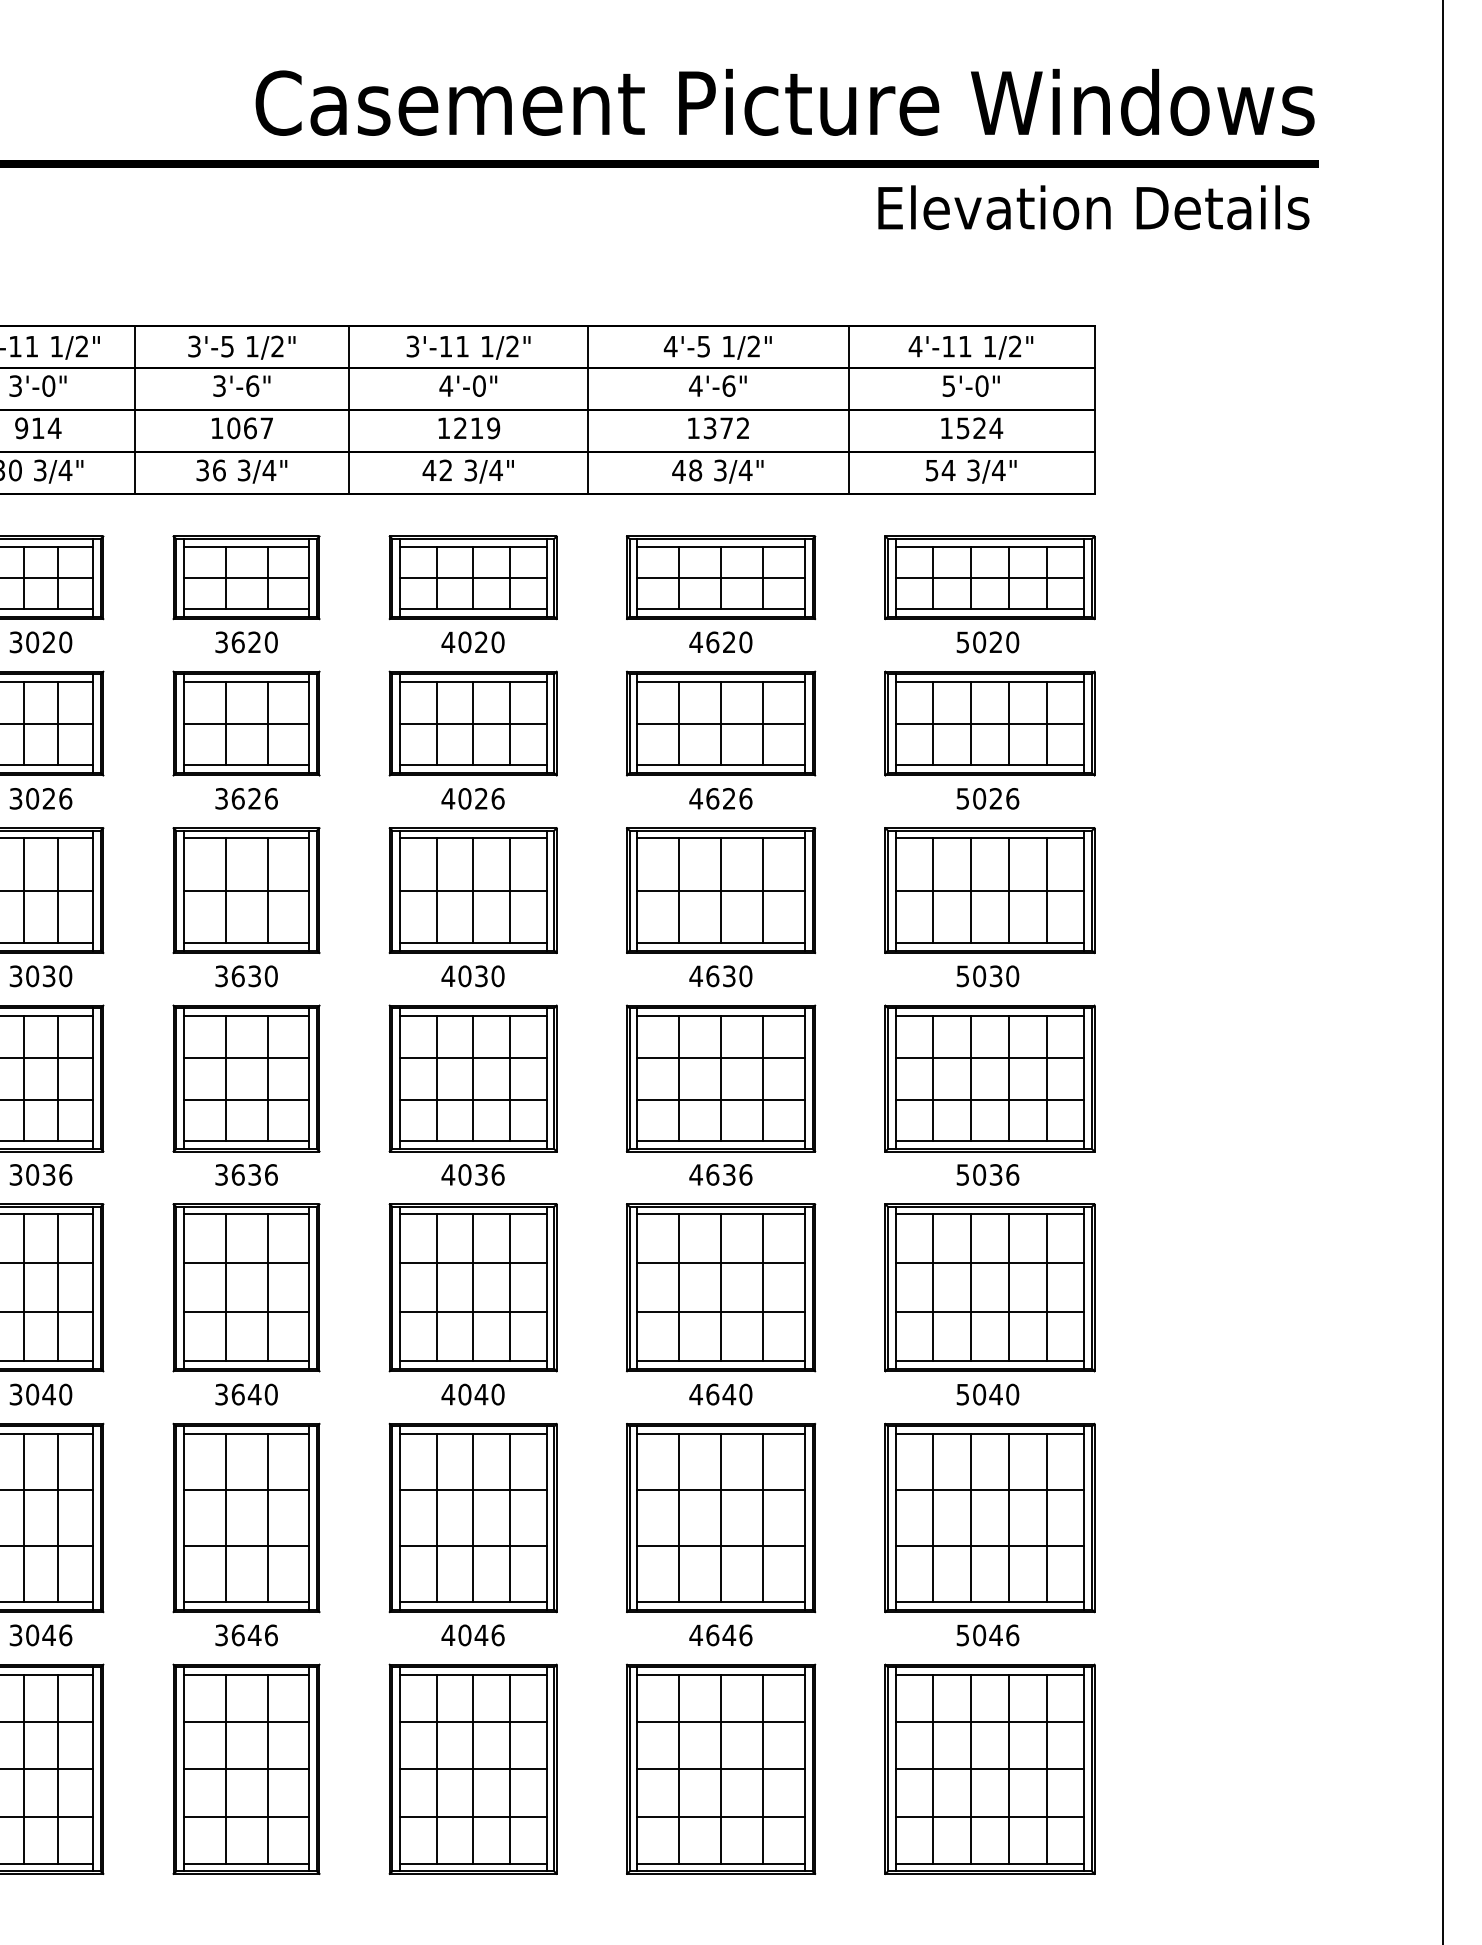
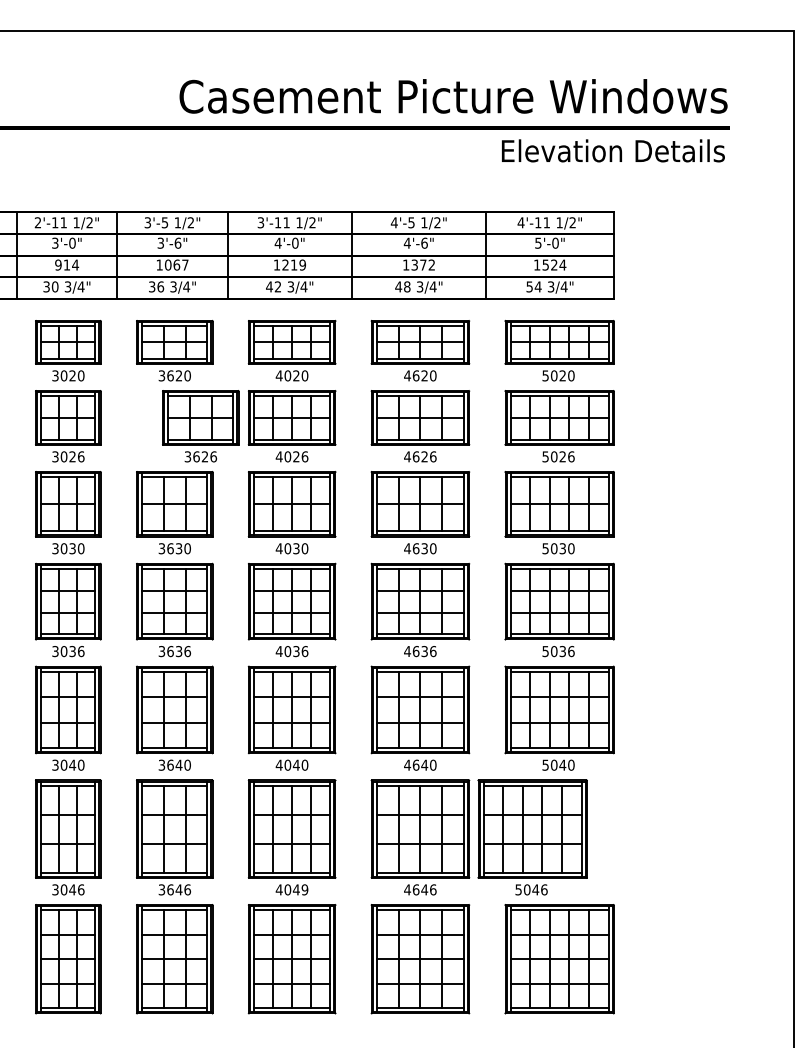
part: (245, 740) -> (200, 426), moved
part: (989, 1534) -> (532, 837), moved
text: (497, 1634) -> (304, 889), 4046 -> 4049

